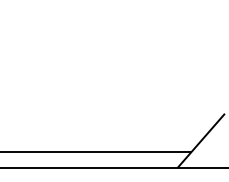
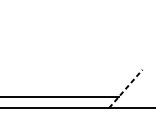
line: (201, 140) -> (126, 88), solid -> dashed

